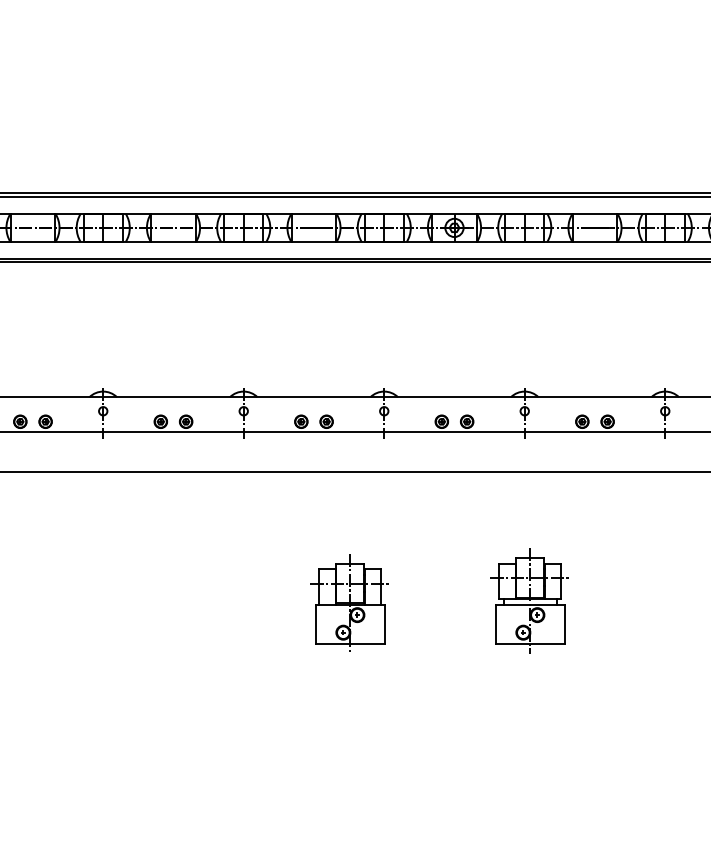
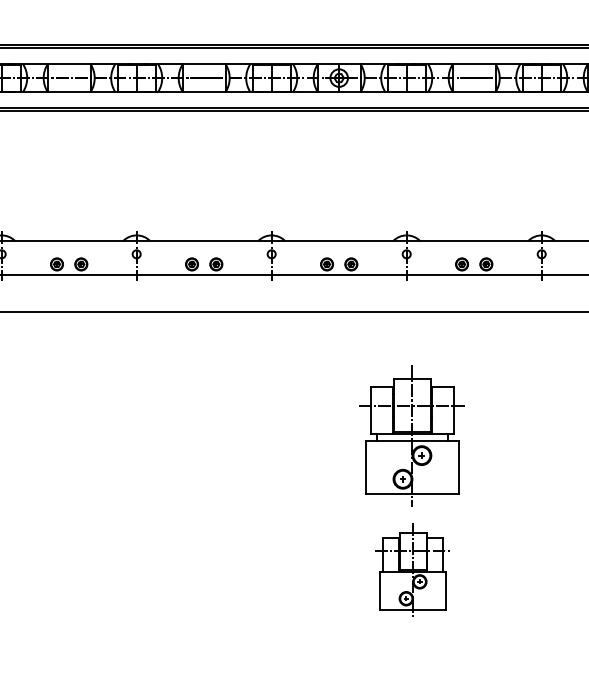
part: (529, 600) -> (411, 436), size x1.4
part: (349, 602) -> (412, 569), moved

